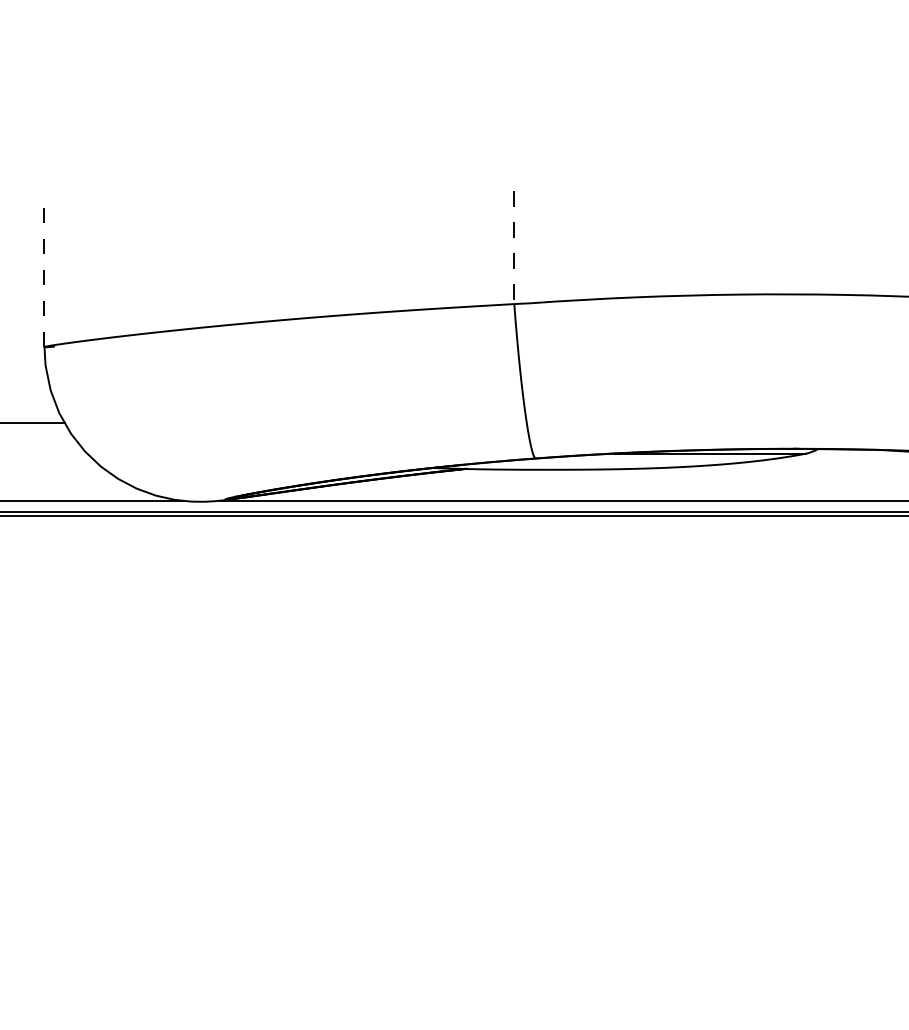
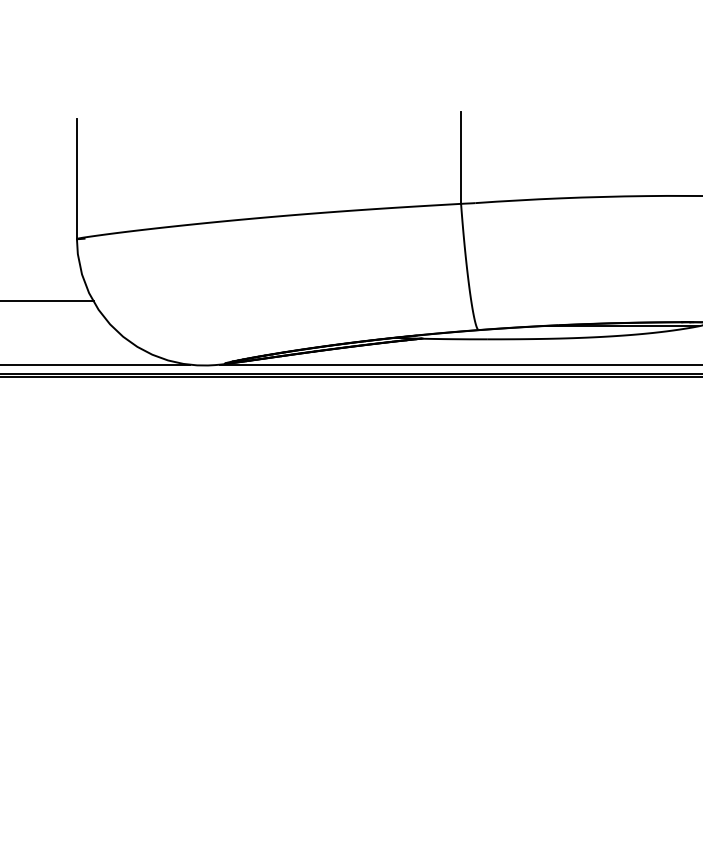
line: (514, 248) -> (461, 158), dashed -> solid
line: (44, 273) -> (76, 178), dashed -> solid

